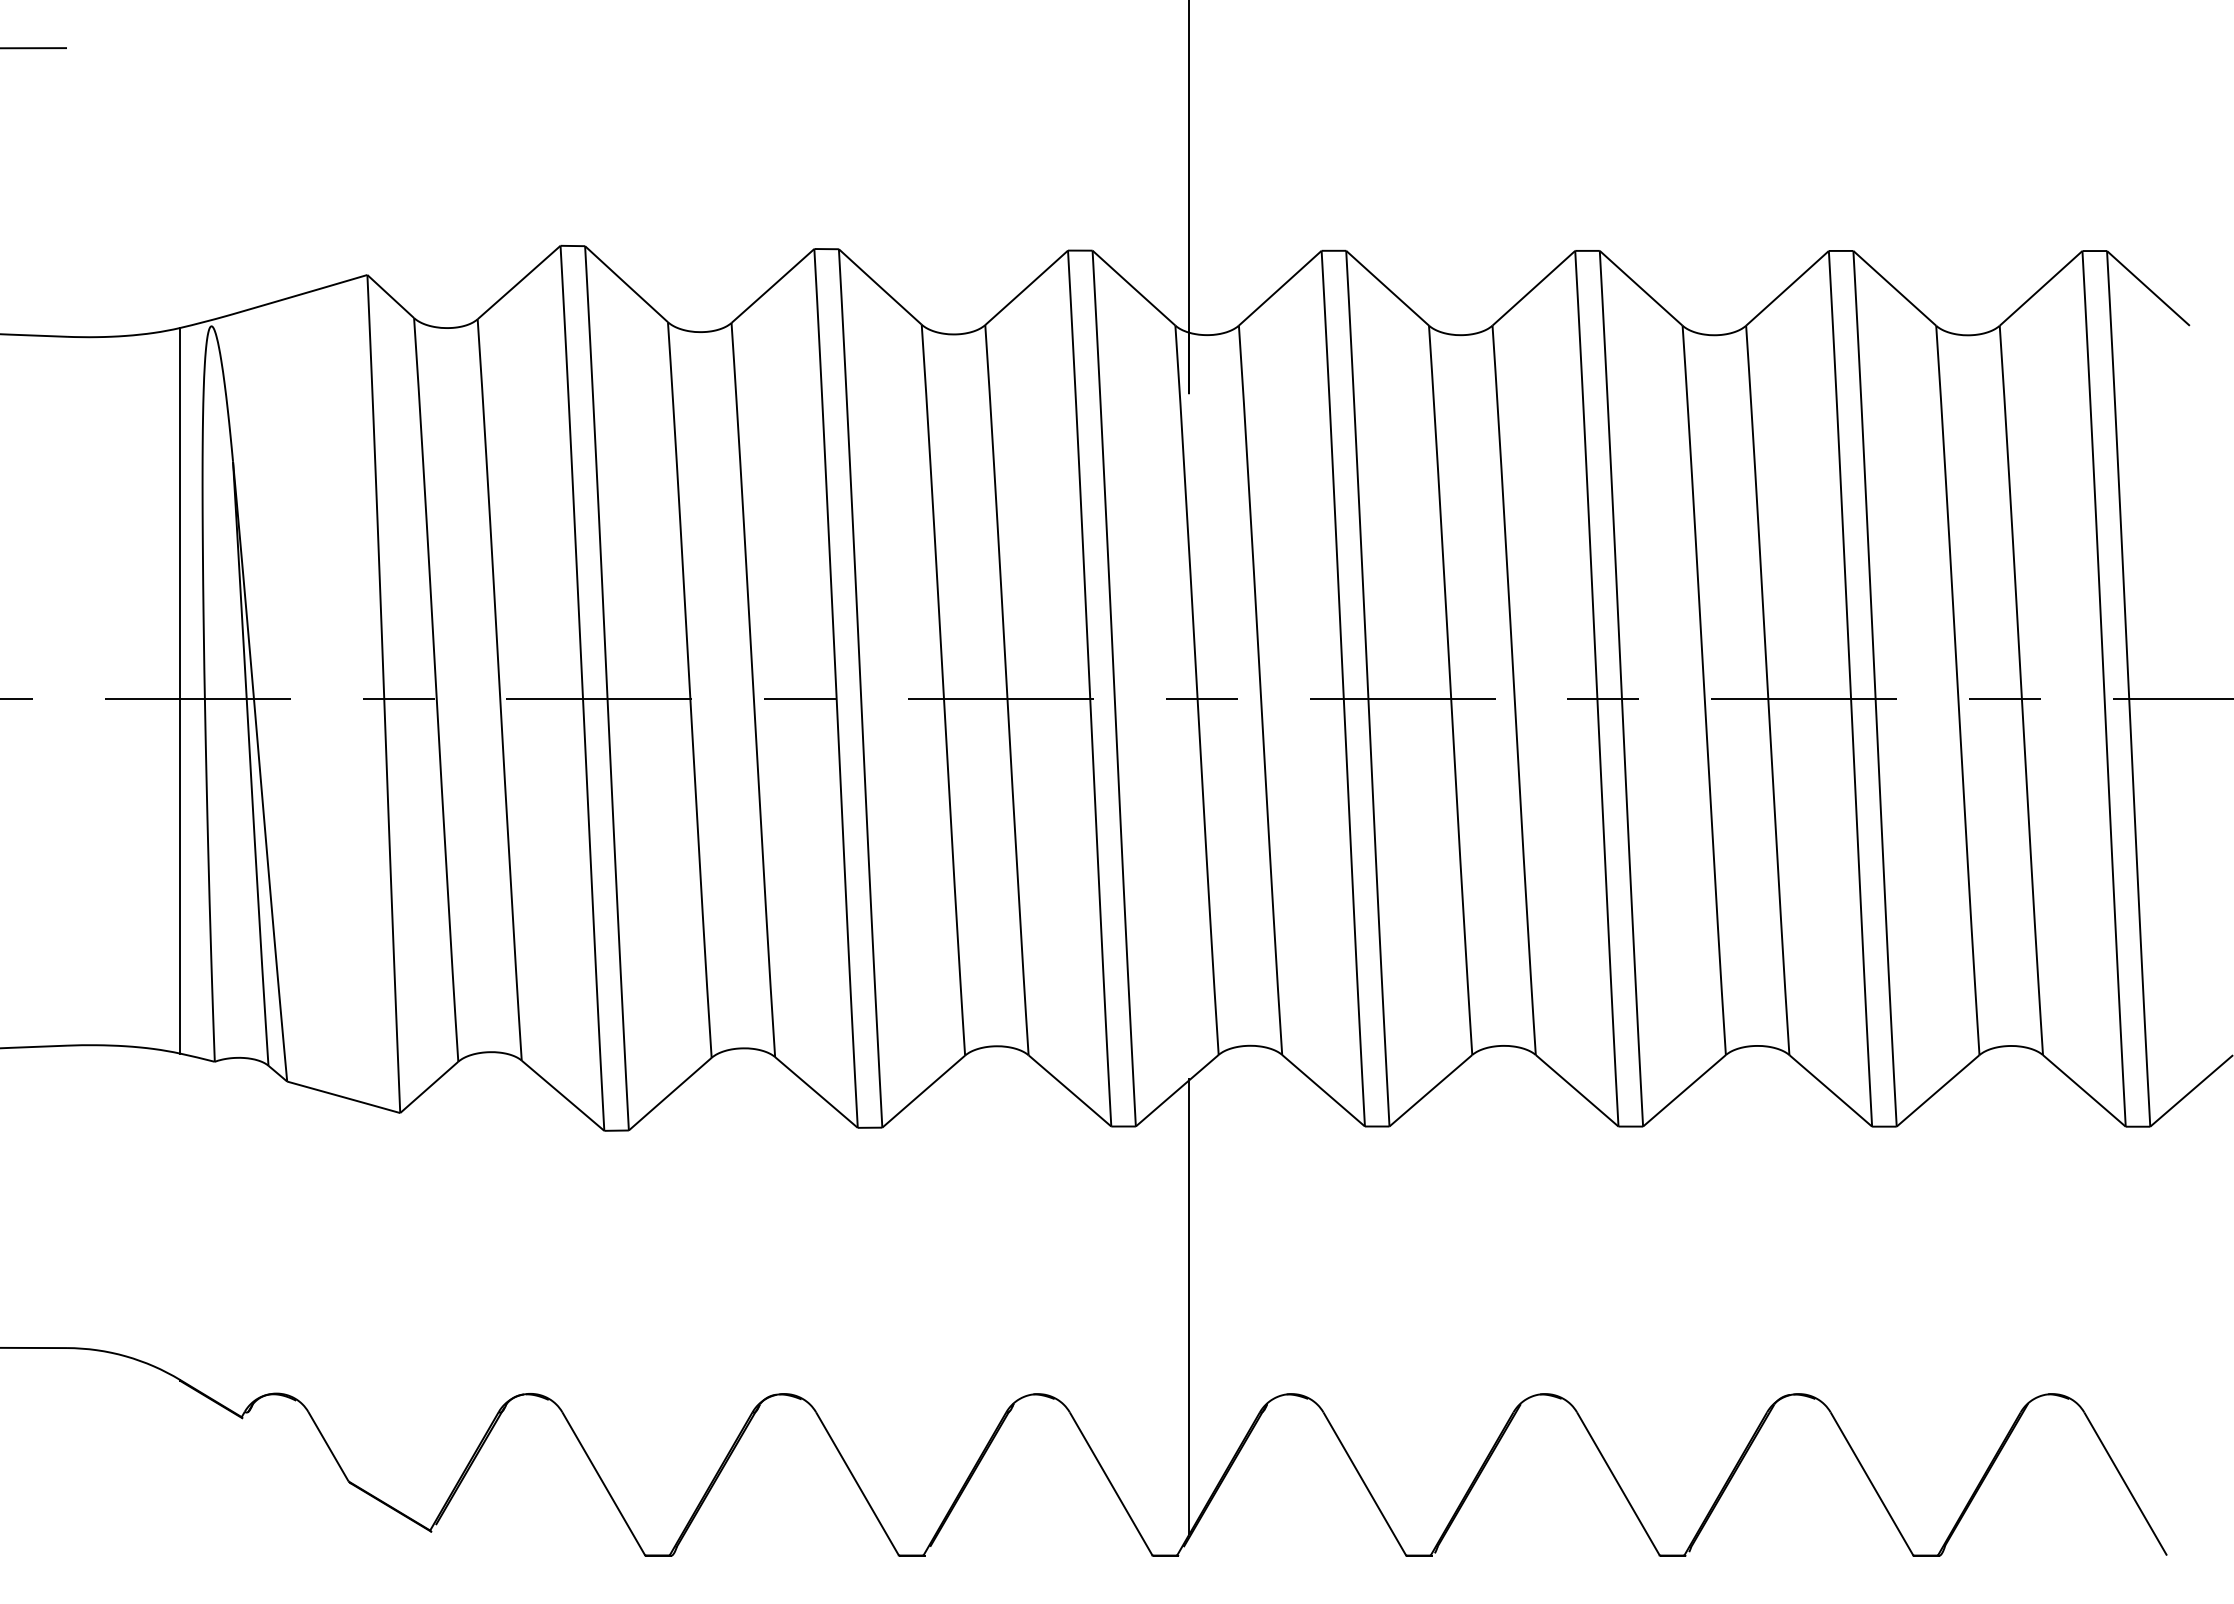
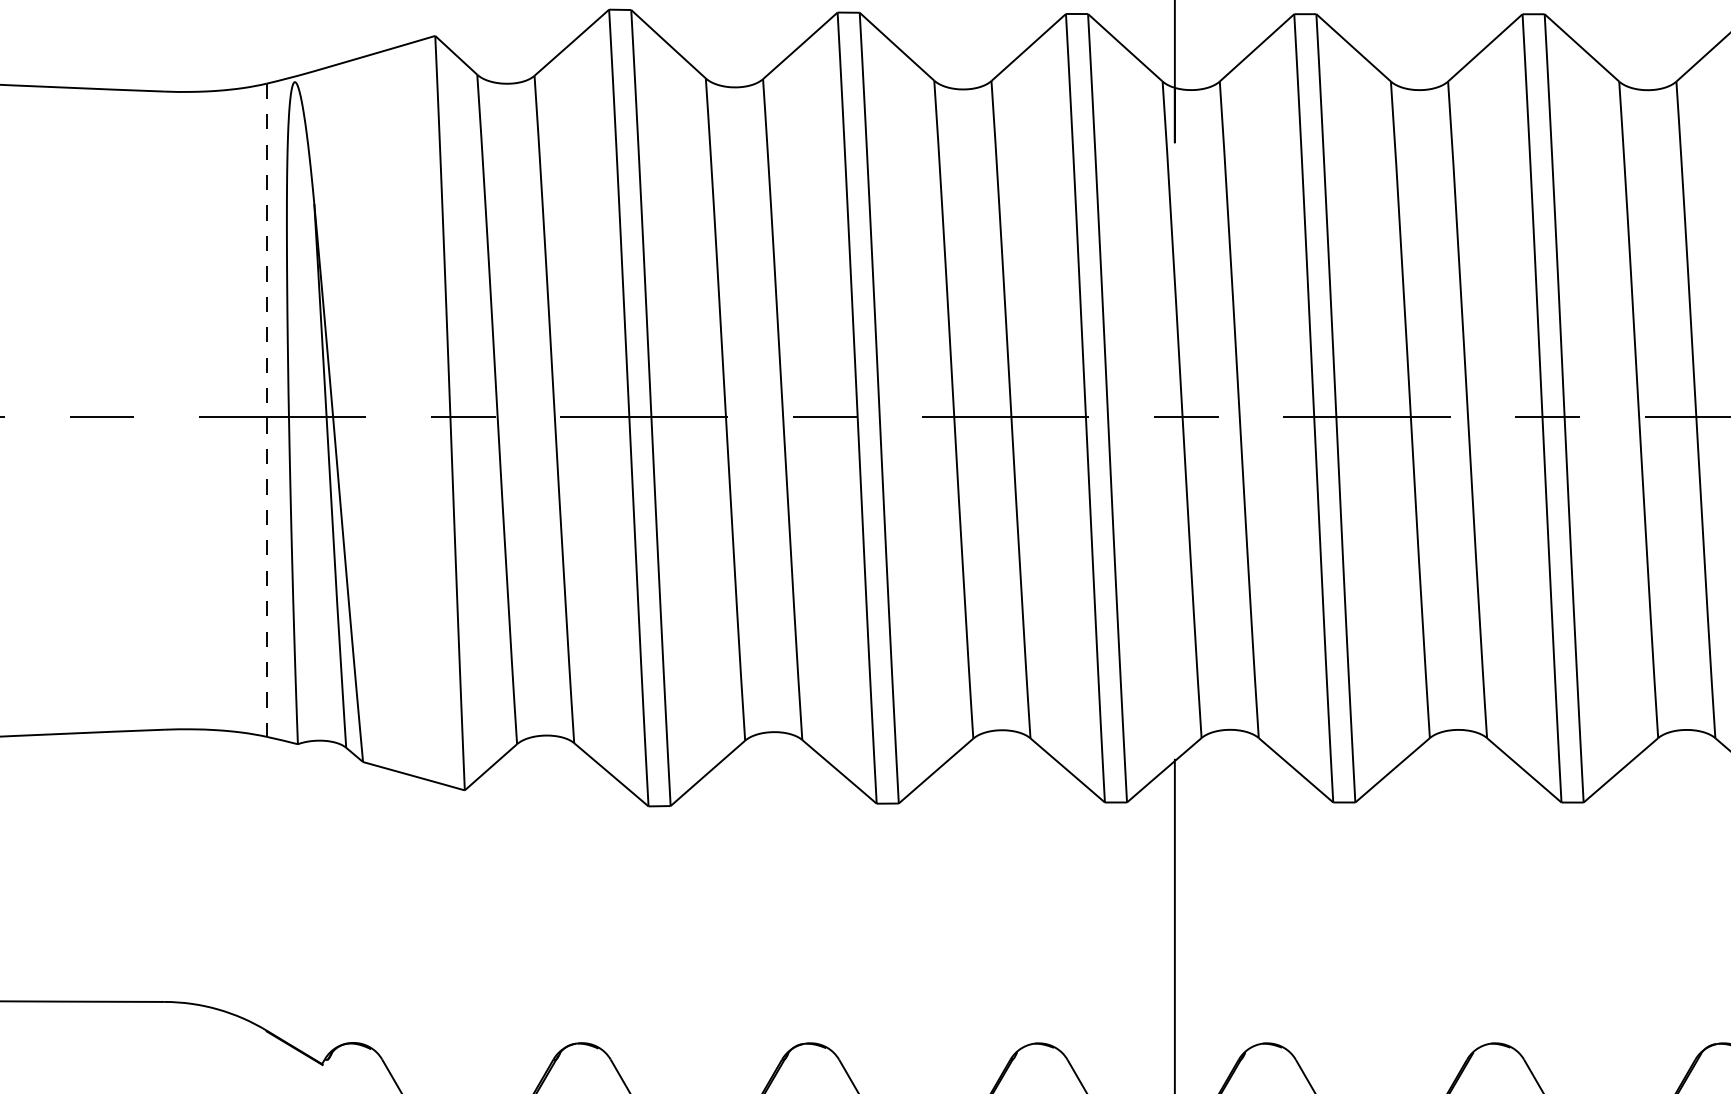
line: (180, 690) -> (267, 409), solid -> dashed

